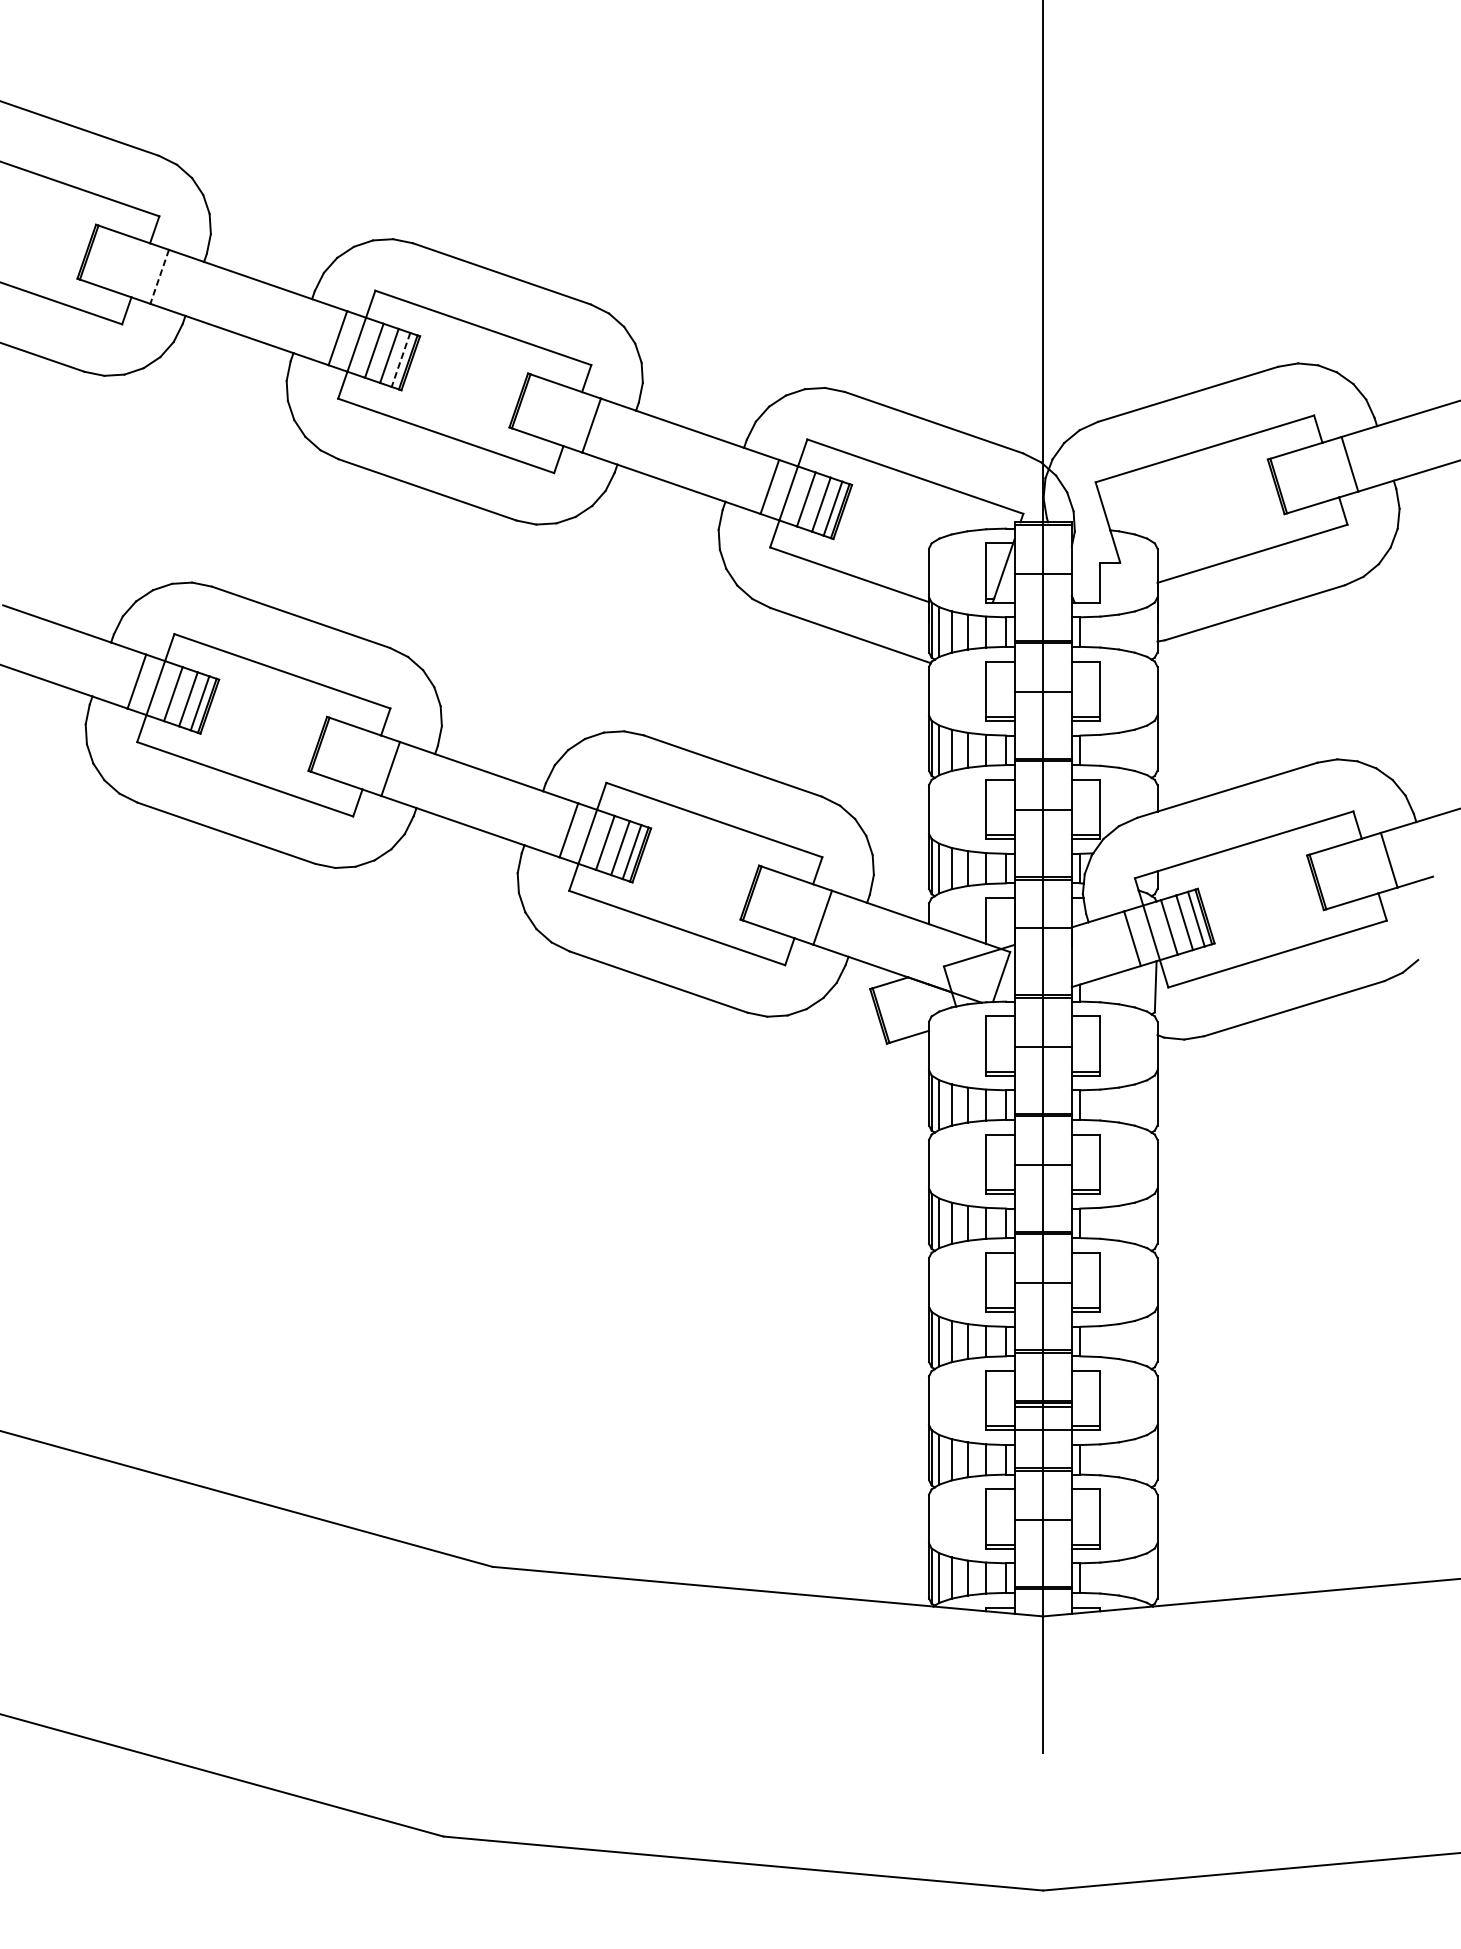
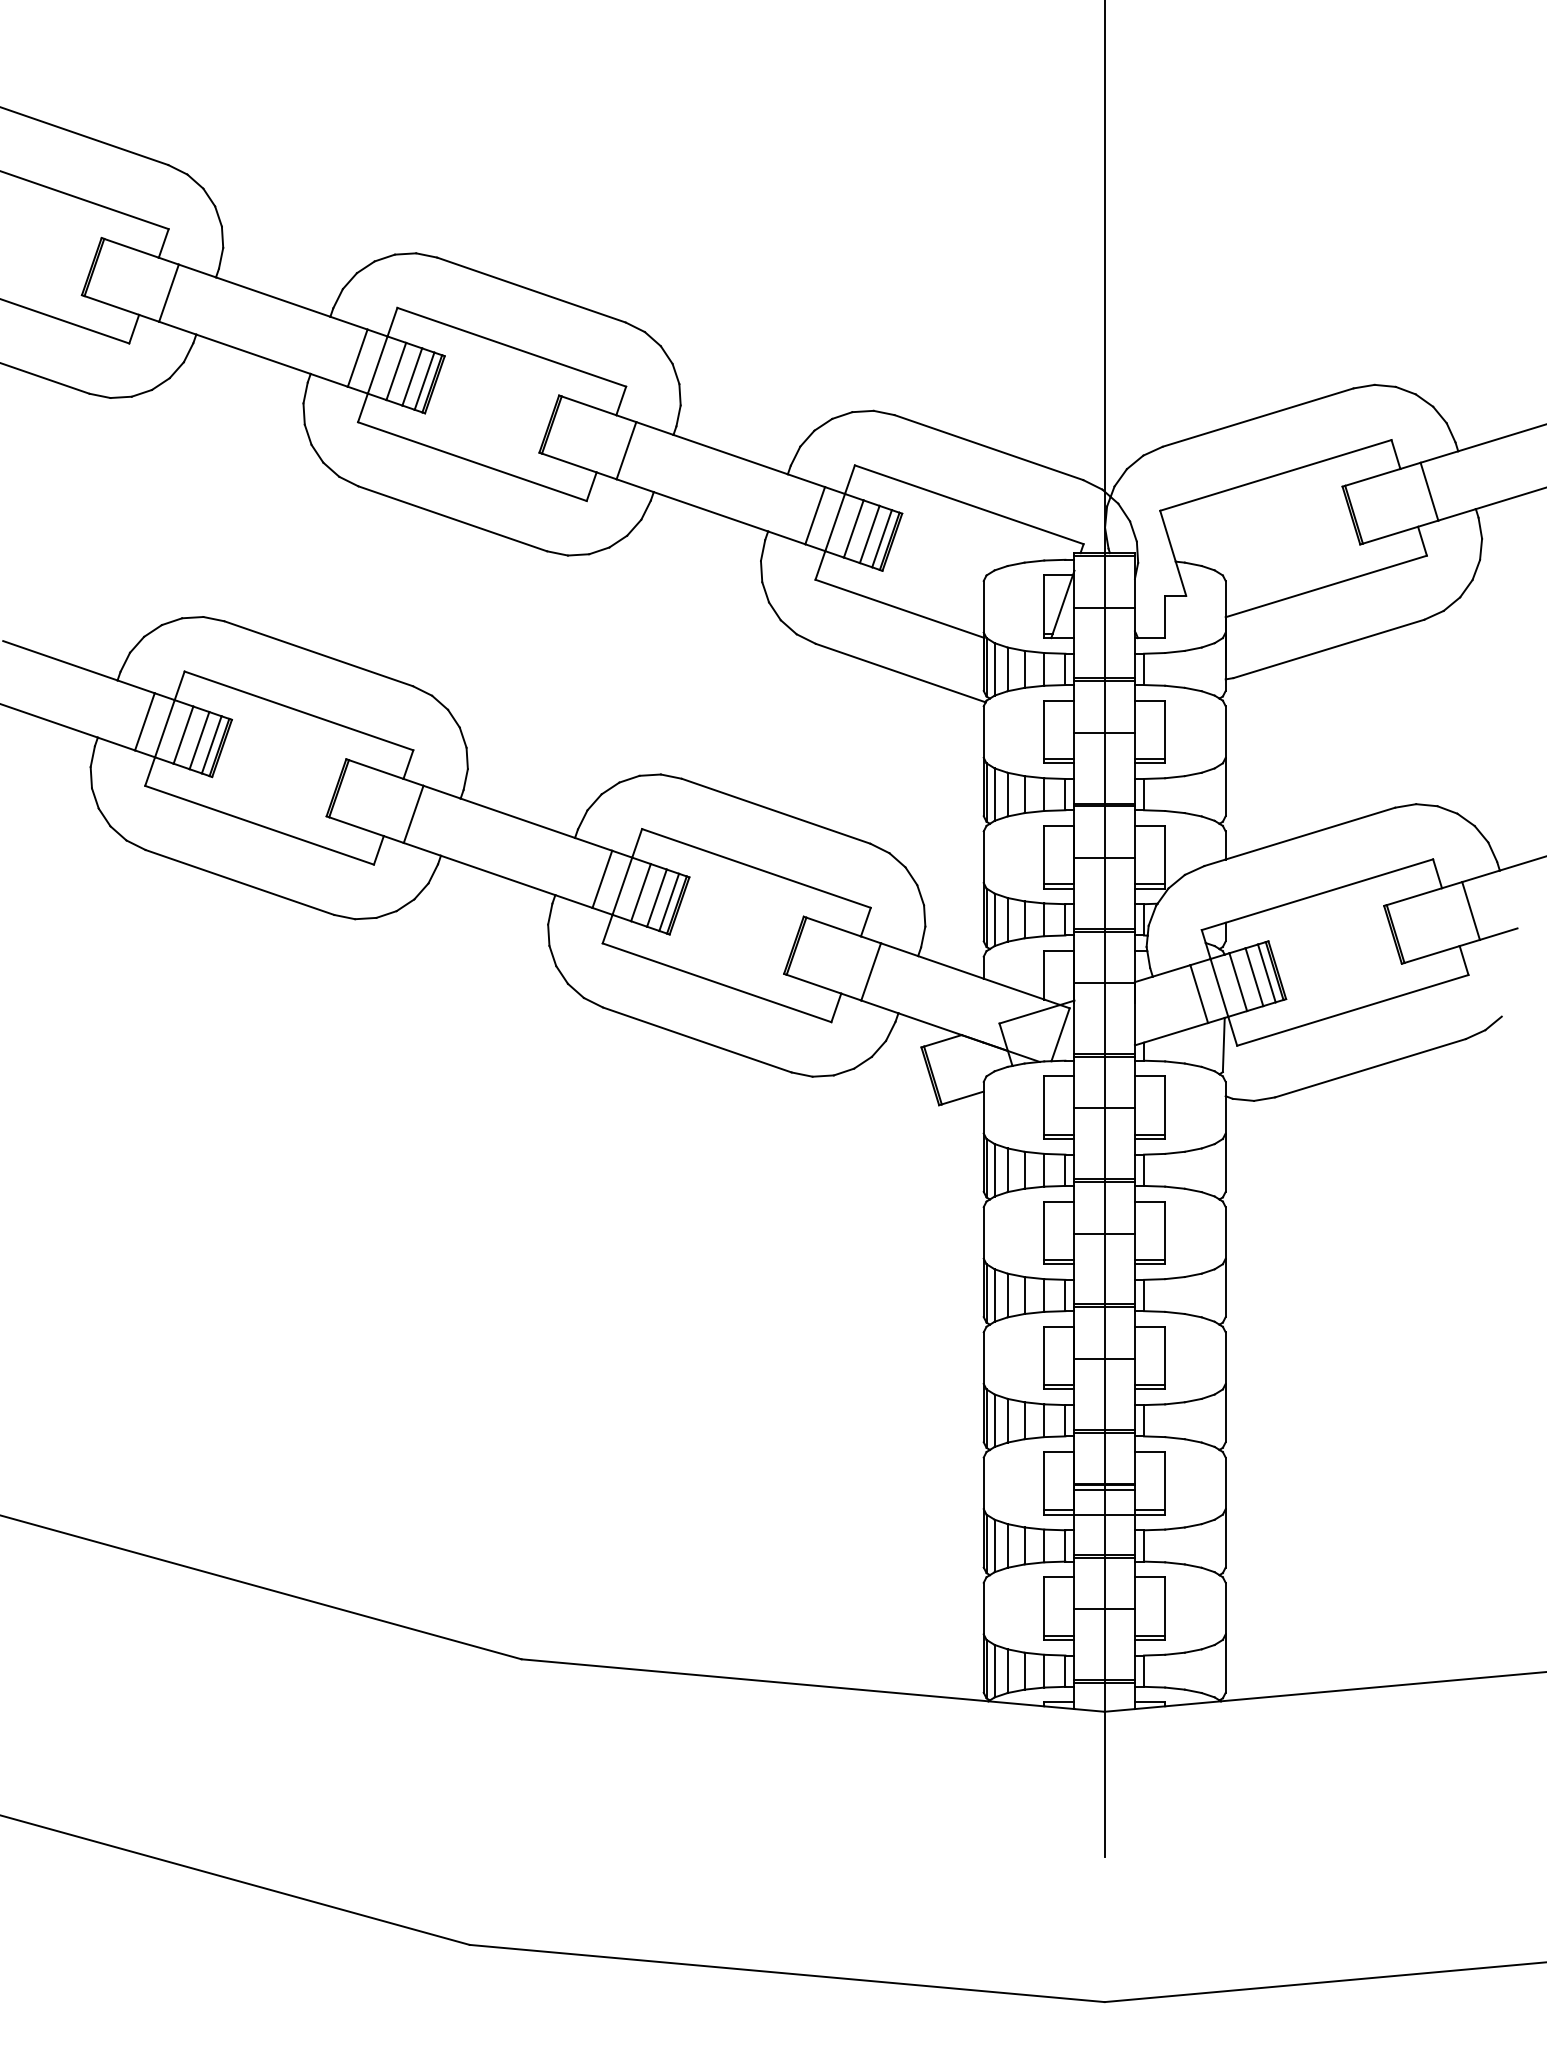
line: (159, 277) -> (168, 293), dashed -> solid
line: (400, 360) -> (424, 381), dashed -> solid

